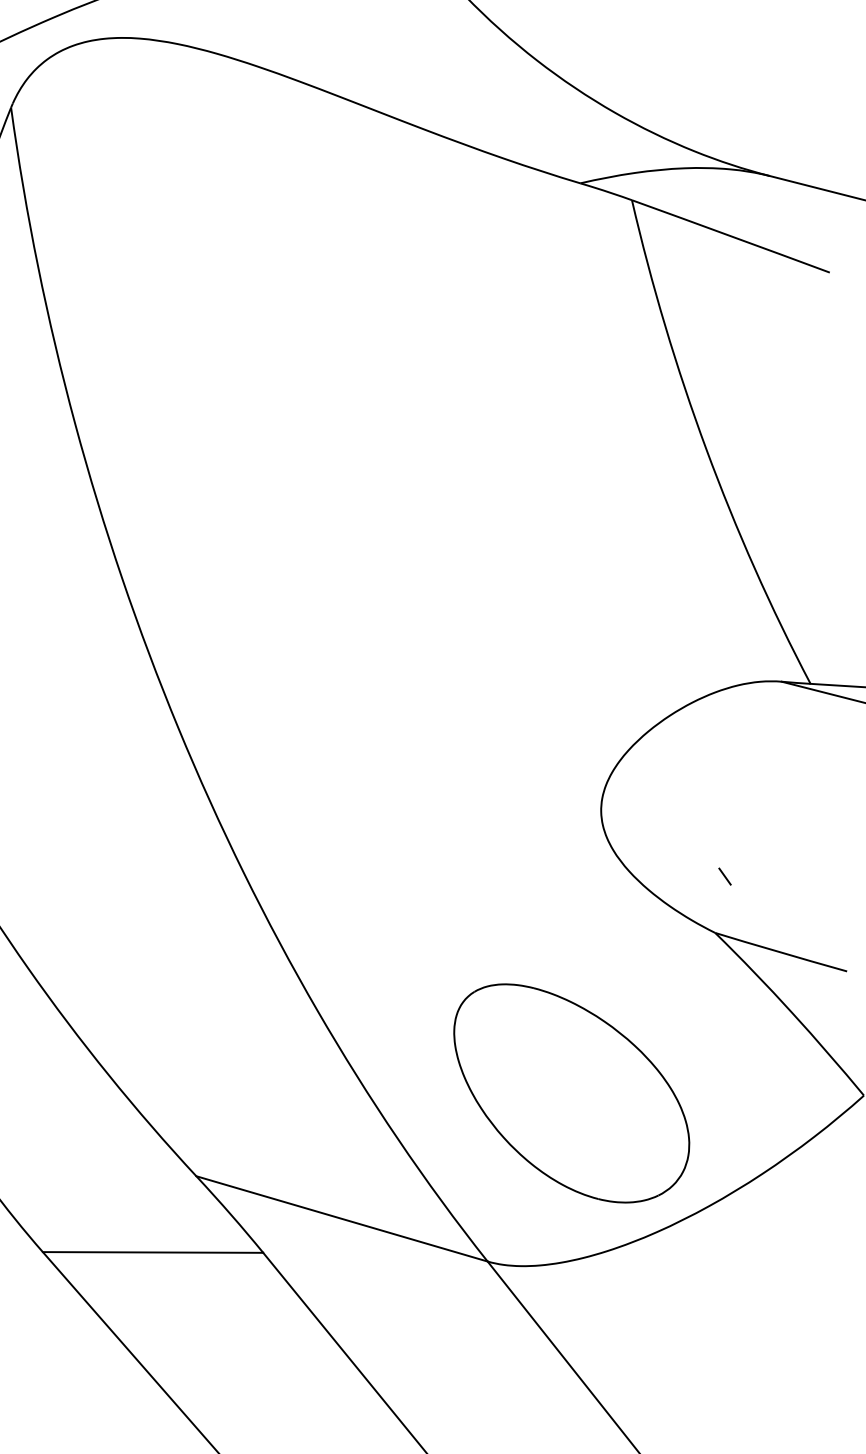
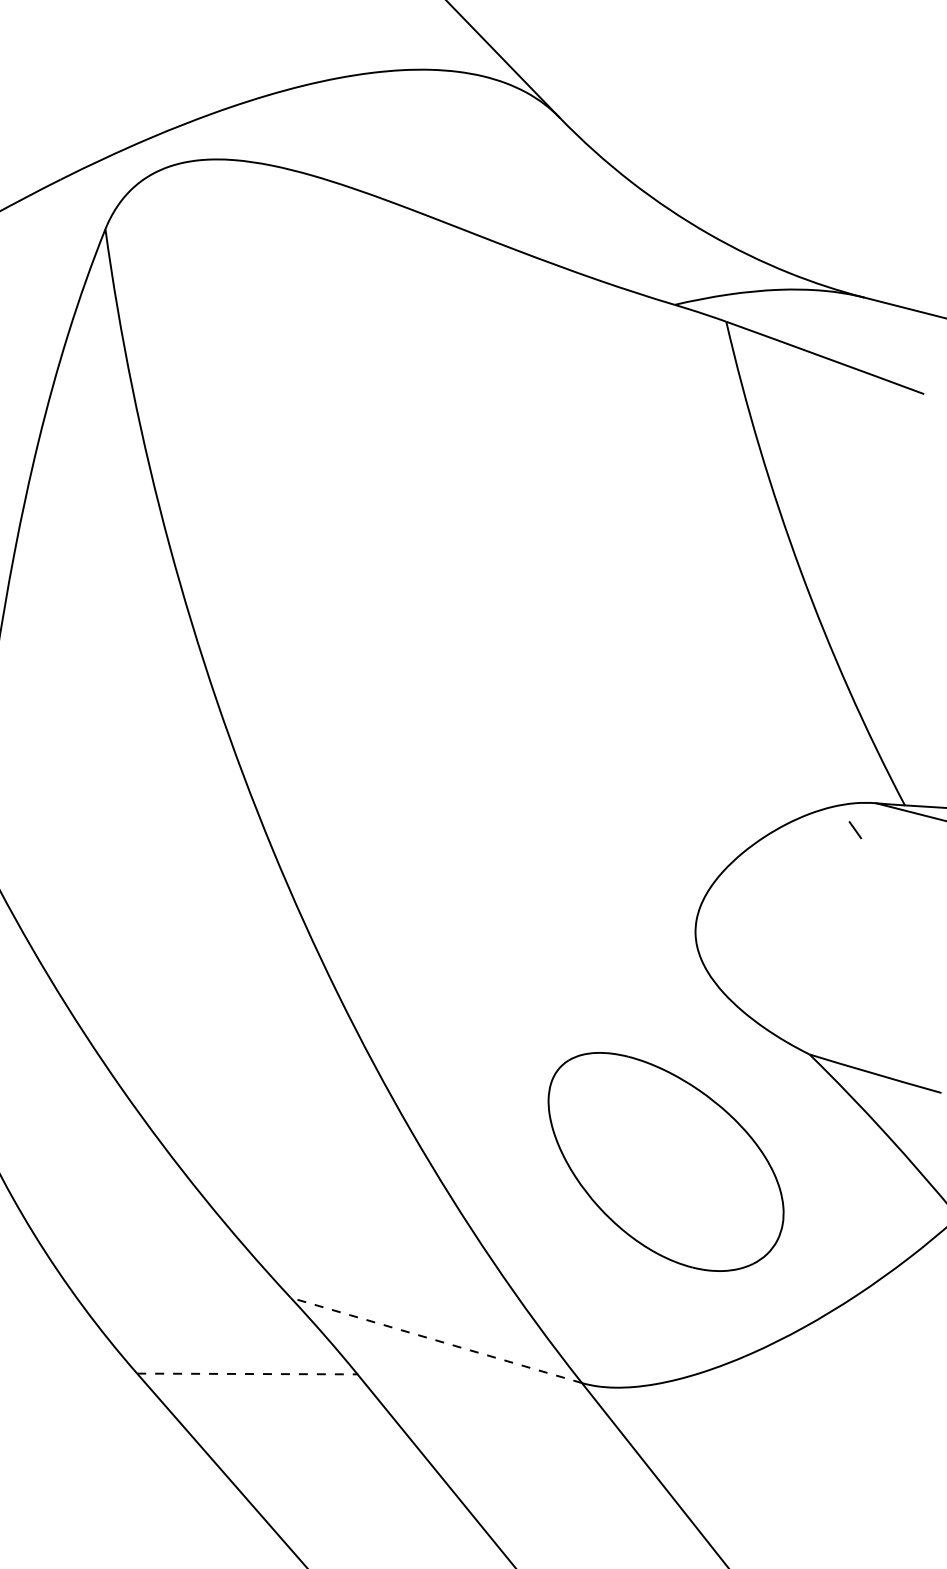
line: (725, 876) -> (855, 830), moved
part: (571, 1092) -> (665, 1161), moved
line: (342, 1218) -> (436, 1340), solid -> dashed
line: (153, 1251) -> (247, 1373), solid -> dashed

